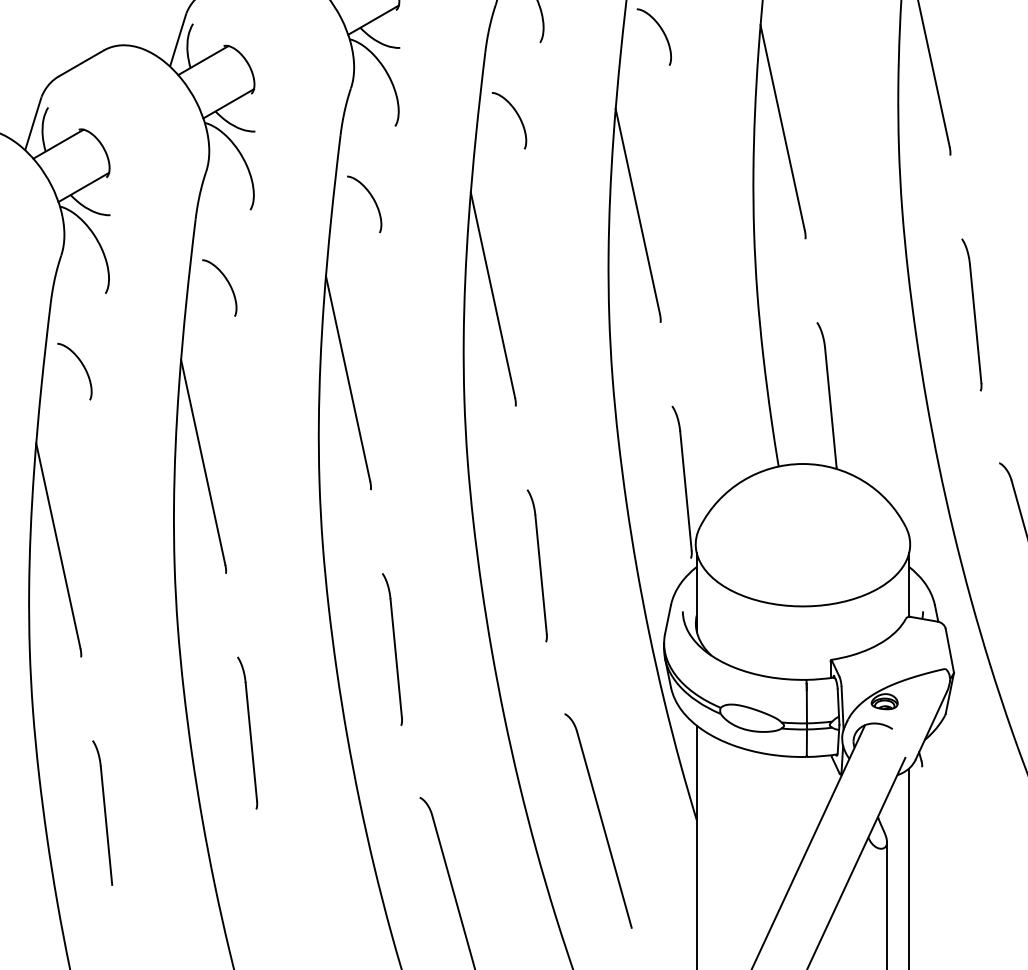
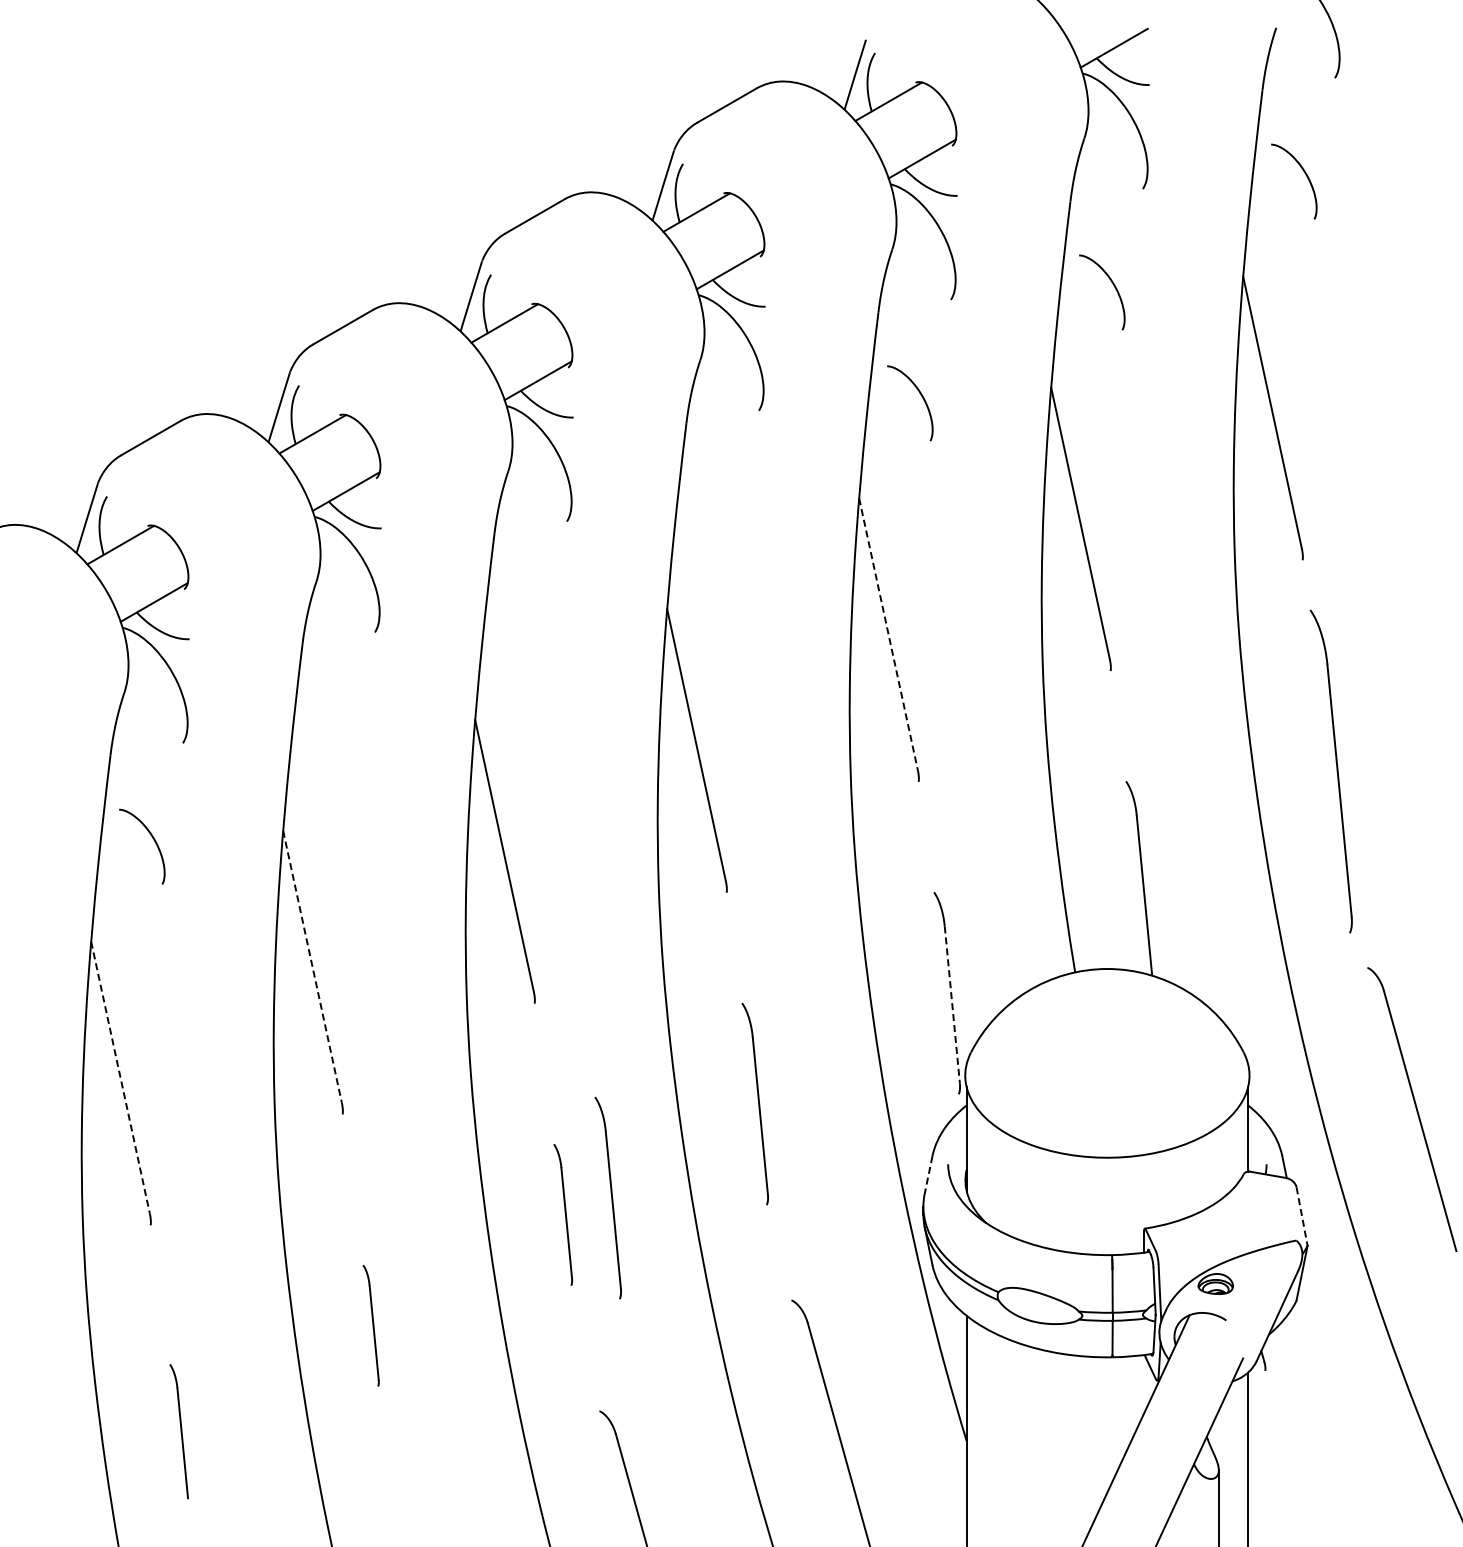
curve: (518, 117) -> (730, 509), removed
curve: (372, 199) -> (537, 618), removed
line: (637, 211) -> (888, 634), solid -> dashed
curve: (228, 283) -> (345, 729), removed
part: (971, 314) -> (1330, 771), size x1.6
line: (203, 462) -> (312, 967), solid -> dashed
line: (686, 491) -> (952, 1005), solid -> dashed
line: (58, 546) -> (120, 1078), solid -> dashed
line: (667, 619) -> (928, 1175), solid -> dashed
part: (425, 636) -> (607, 1197), added
part: (391, 649) -> (562, 1214), size x0.7
line: (950, 650) -> (1302, 1216), solid -> dashed
part: (246, 732) -> (370, 1325), size x0.6
part: (102, 812) -> (178, 1431), size x0.7

